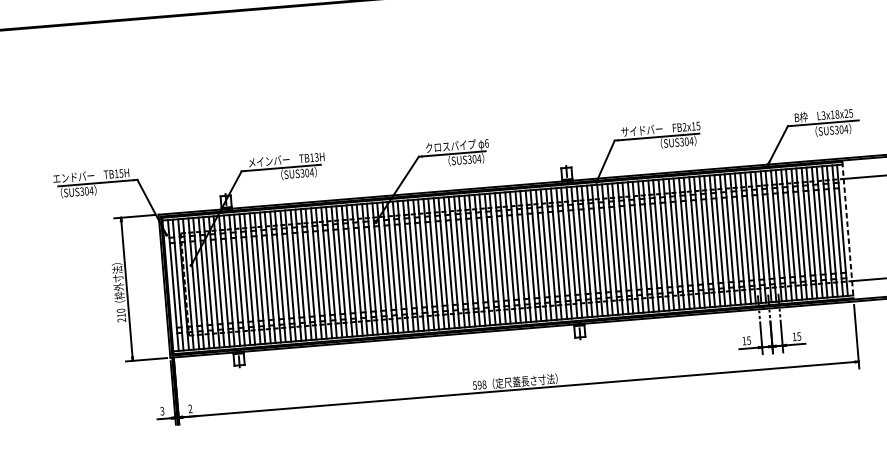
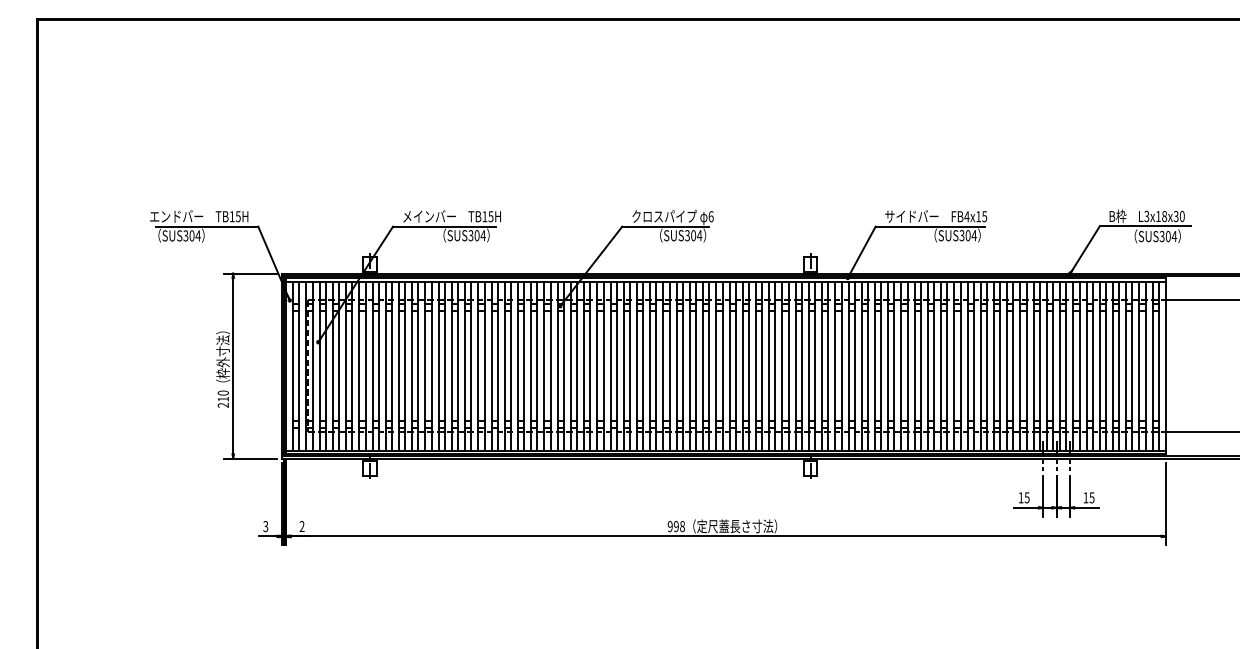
text: (848, 113) -> (1178, 216), L3x18x25 -> L3x18x30
text: (684, 127) -> (966, 216), FB2x15 -> FB4x15
text: (316, 157) -> (490, 216), TB13H -> TB15H
line: (847, 230) -> (1165, 366), dashed -> solid
text: (474, 385) -> (669, 526), 598 -> 998

